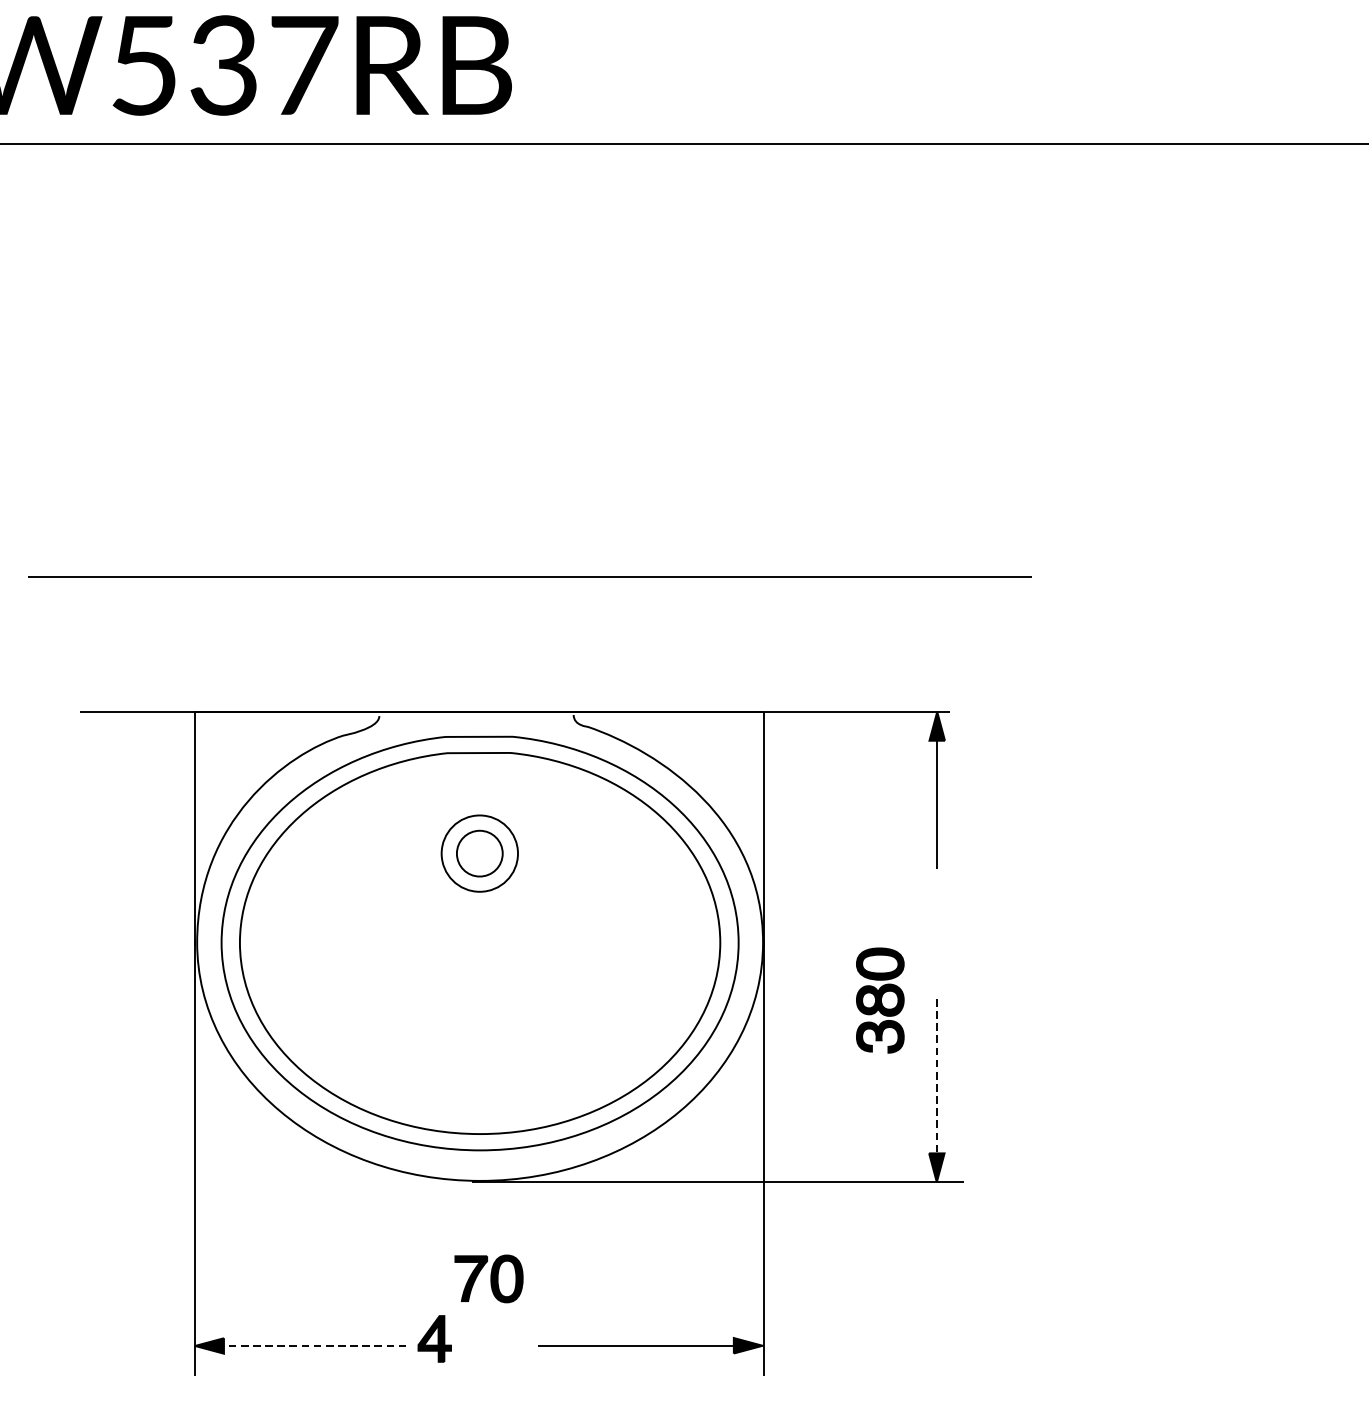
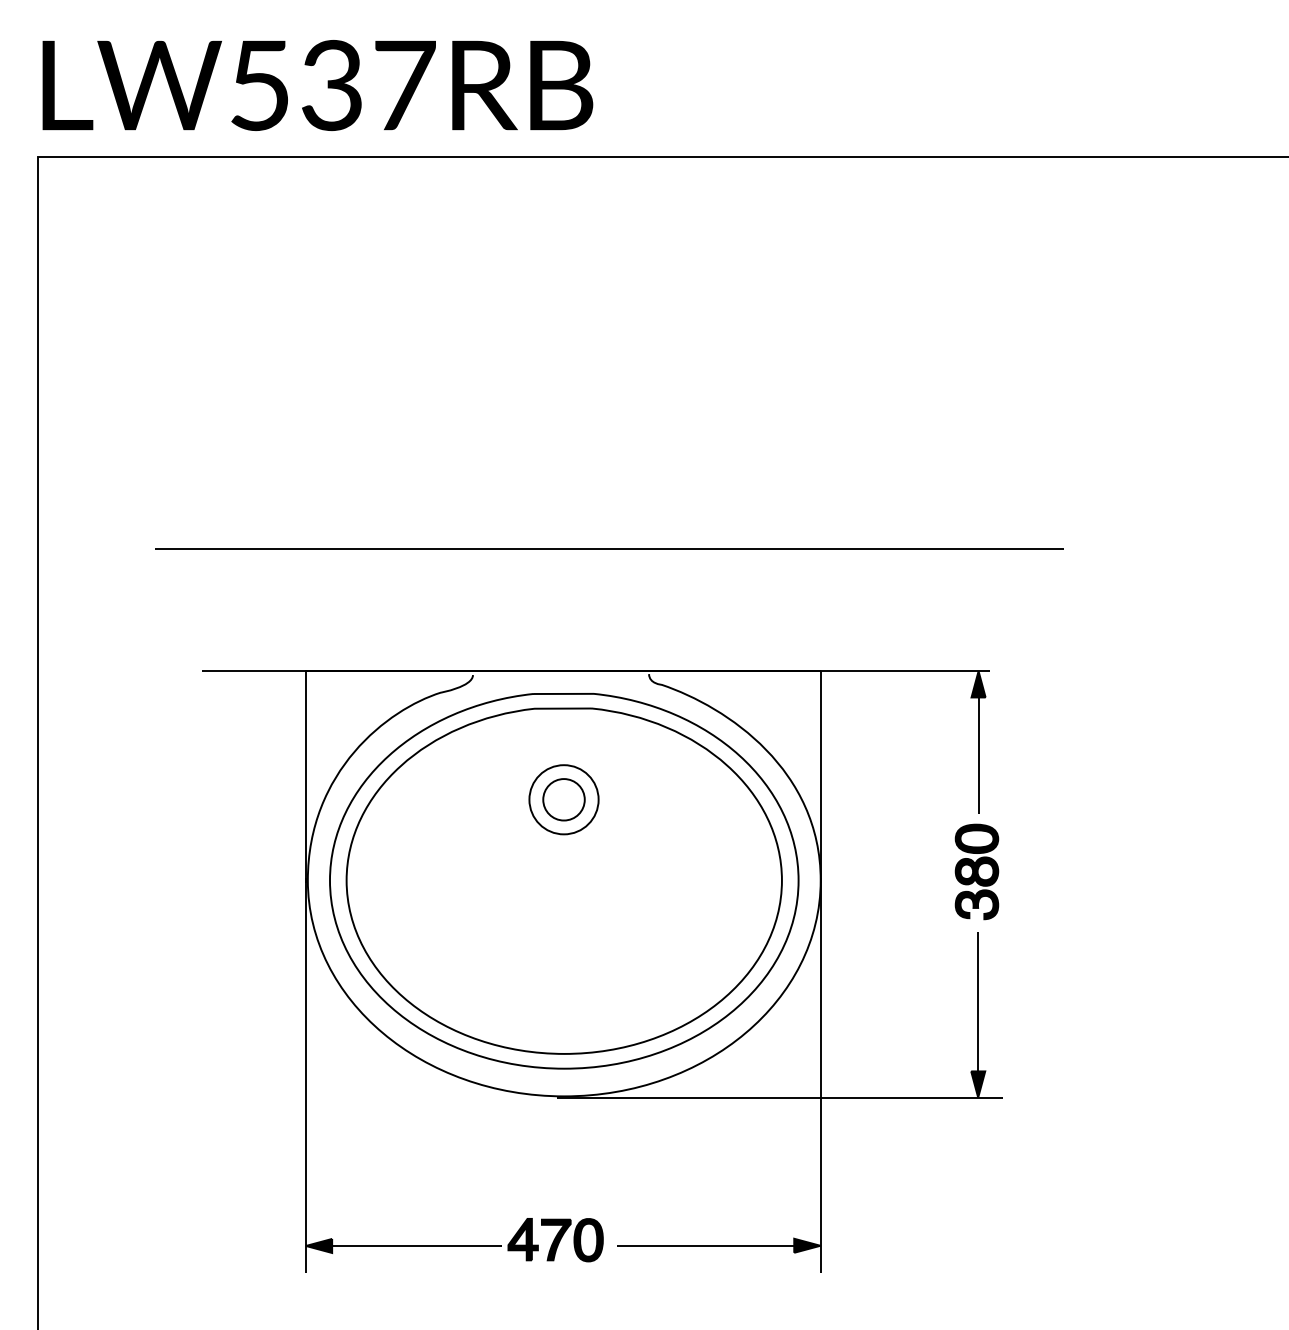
part: (879, 1000) -> (976, 871), moved
line: (937, 1087) -> (978, 1011), dashed -> solid
part: (489, 1279) -> (572, 1240), moved
line: (314, 1345) -> (414, 1245), dashed -> solid

